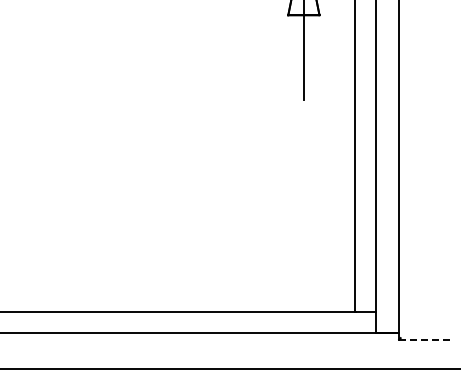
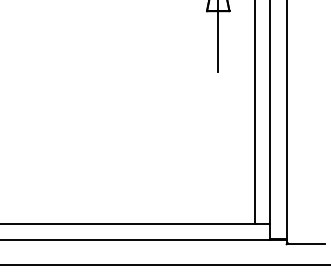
line: (426, 339) -> (306, 244), dashed -> solid

